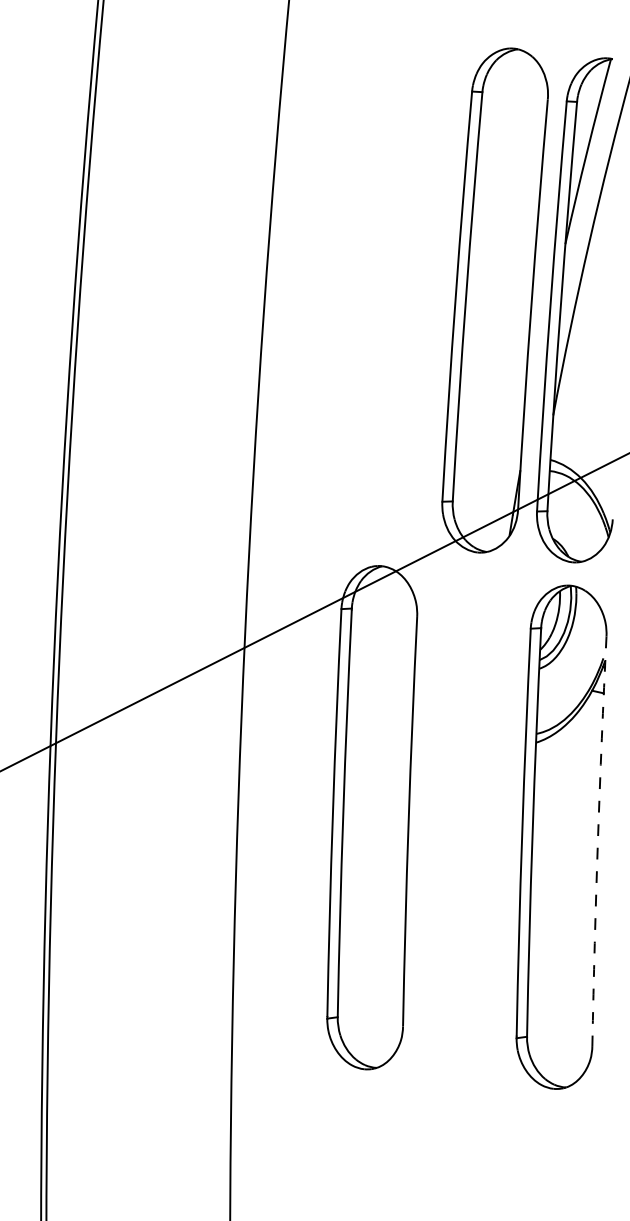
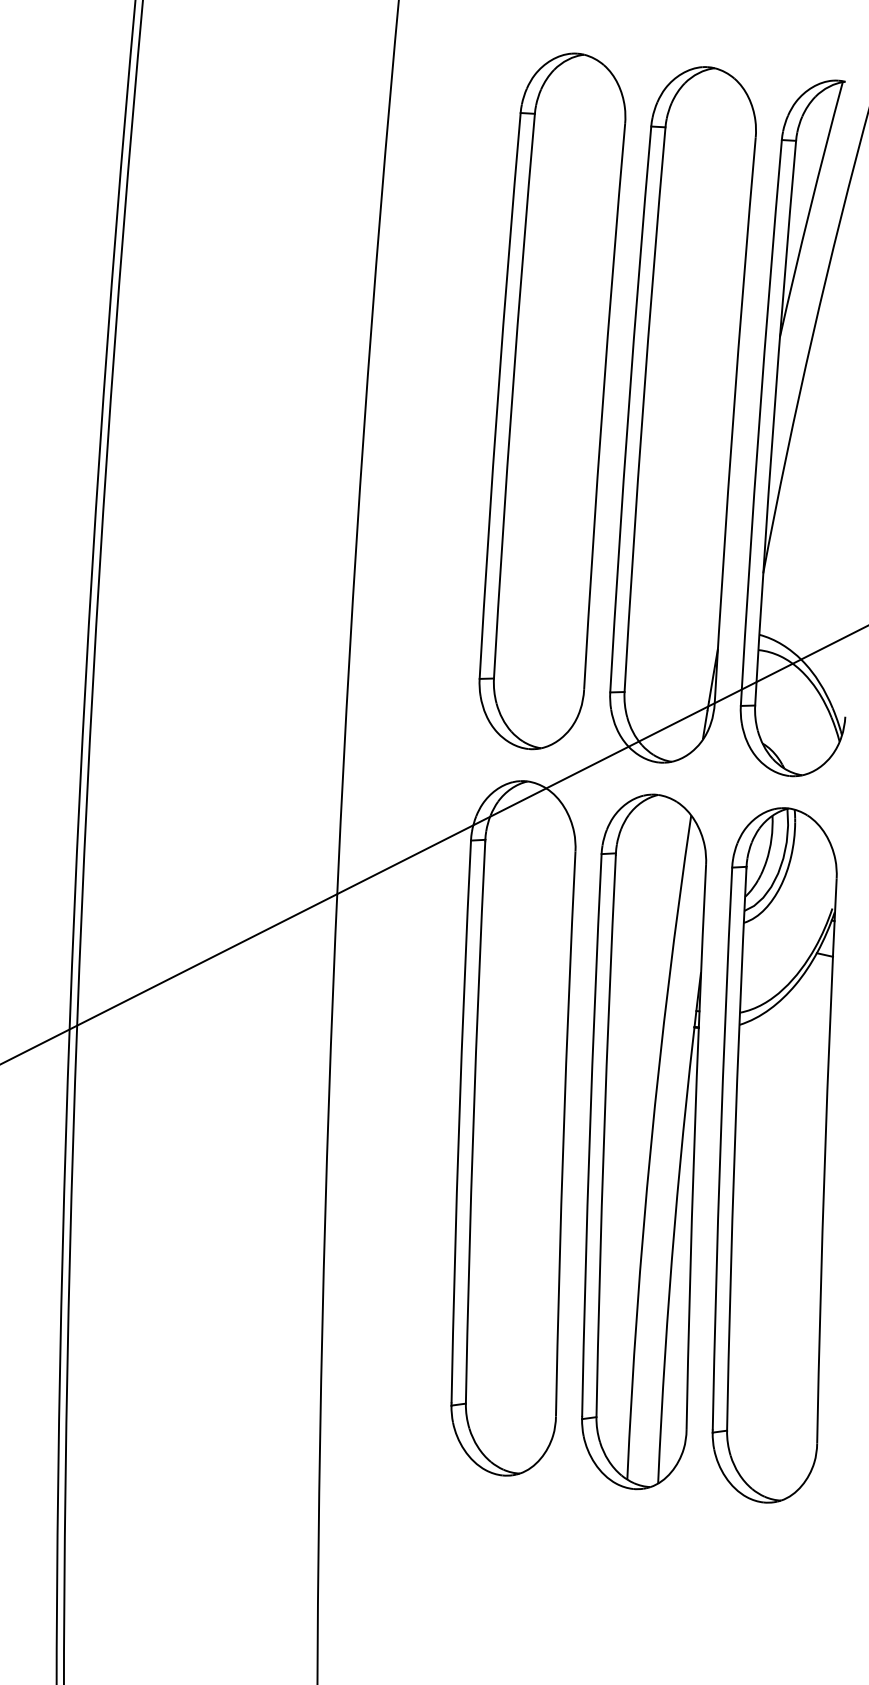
part: (400, 290) -> (552, 400), added
part: (466, 827) -> (643, 1141), added
arc: (597, 841) -> (824, 1161), dashed -> solid

